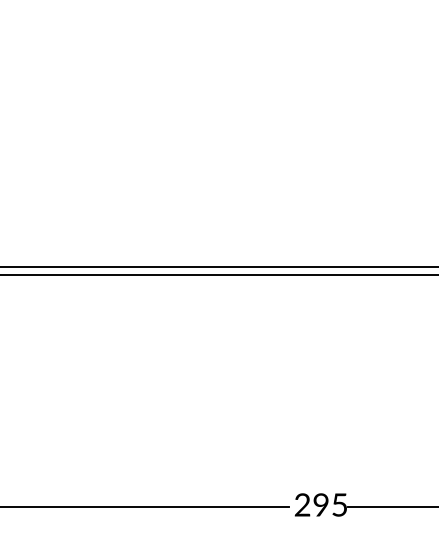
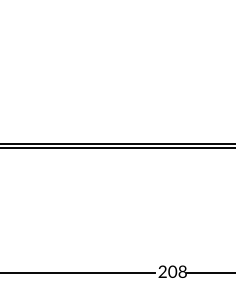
text: (330, 504) -> (177, 271), 295 -> 208

